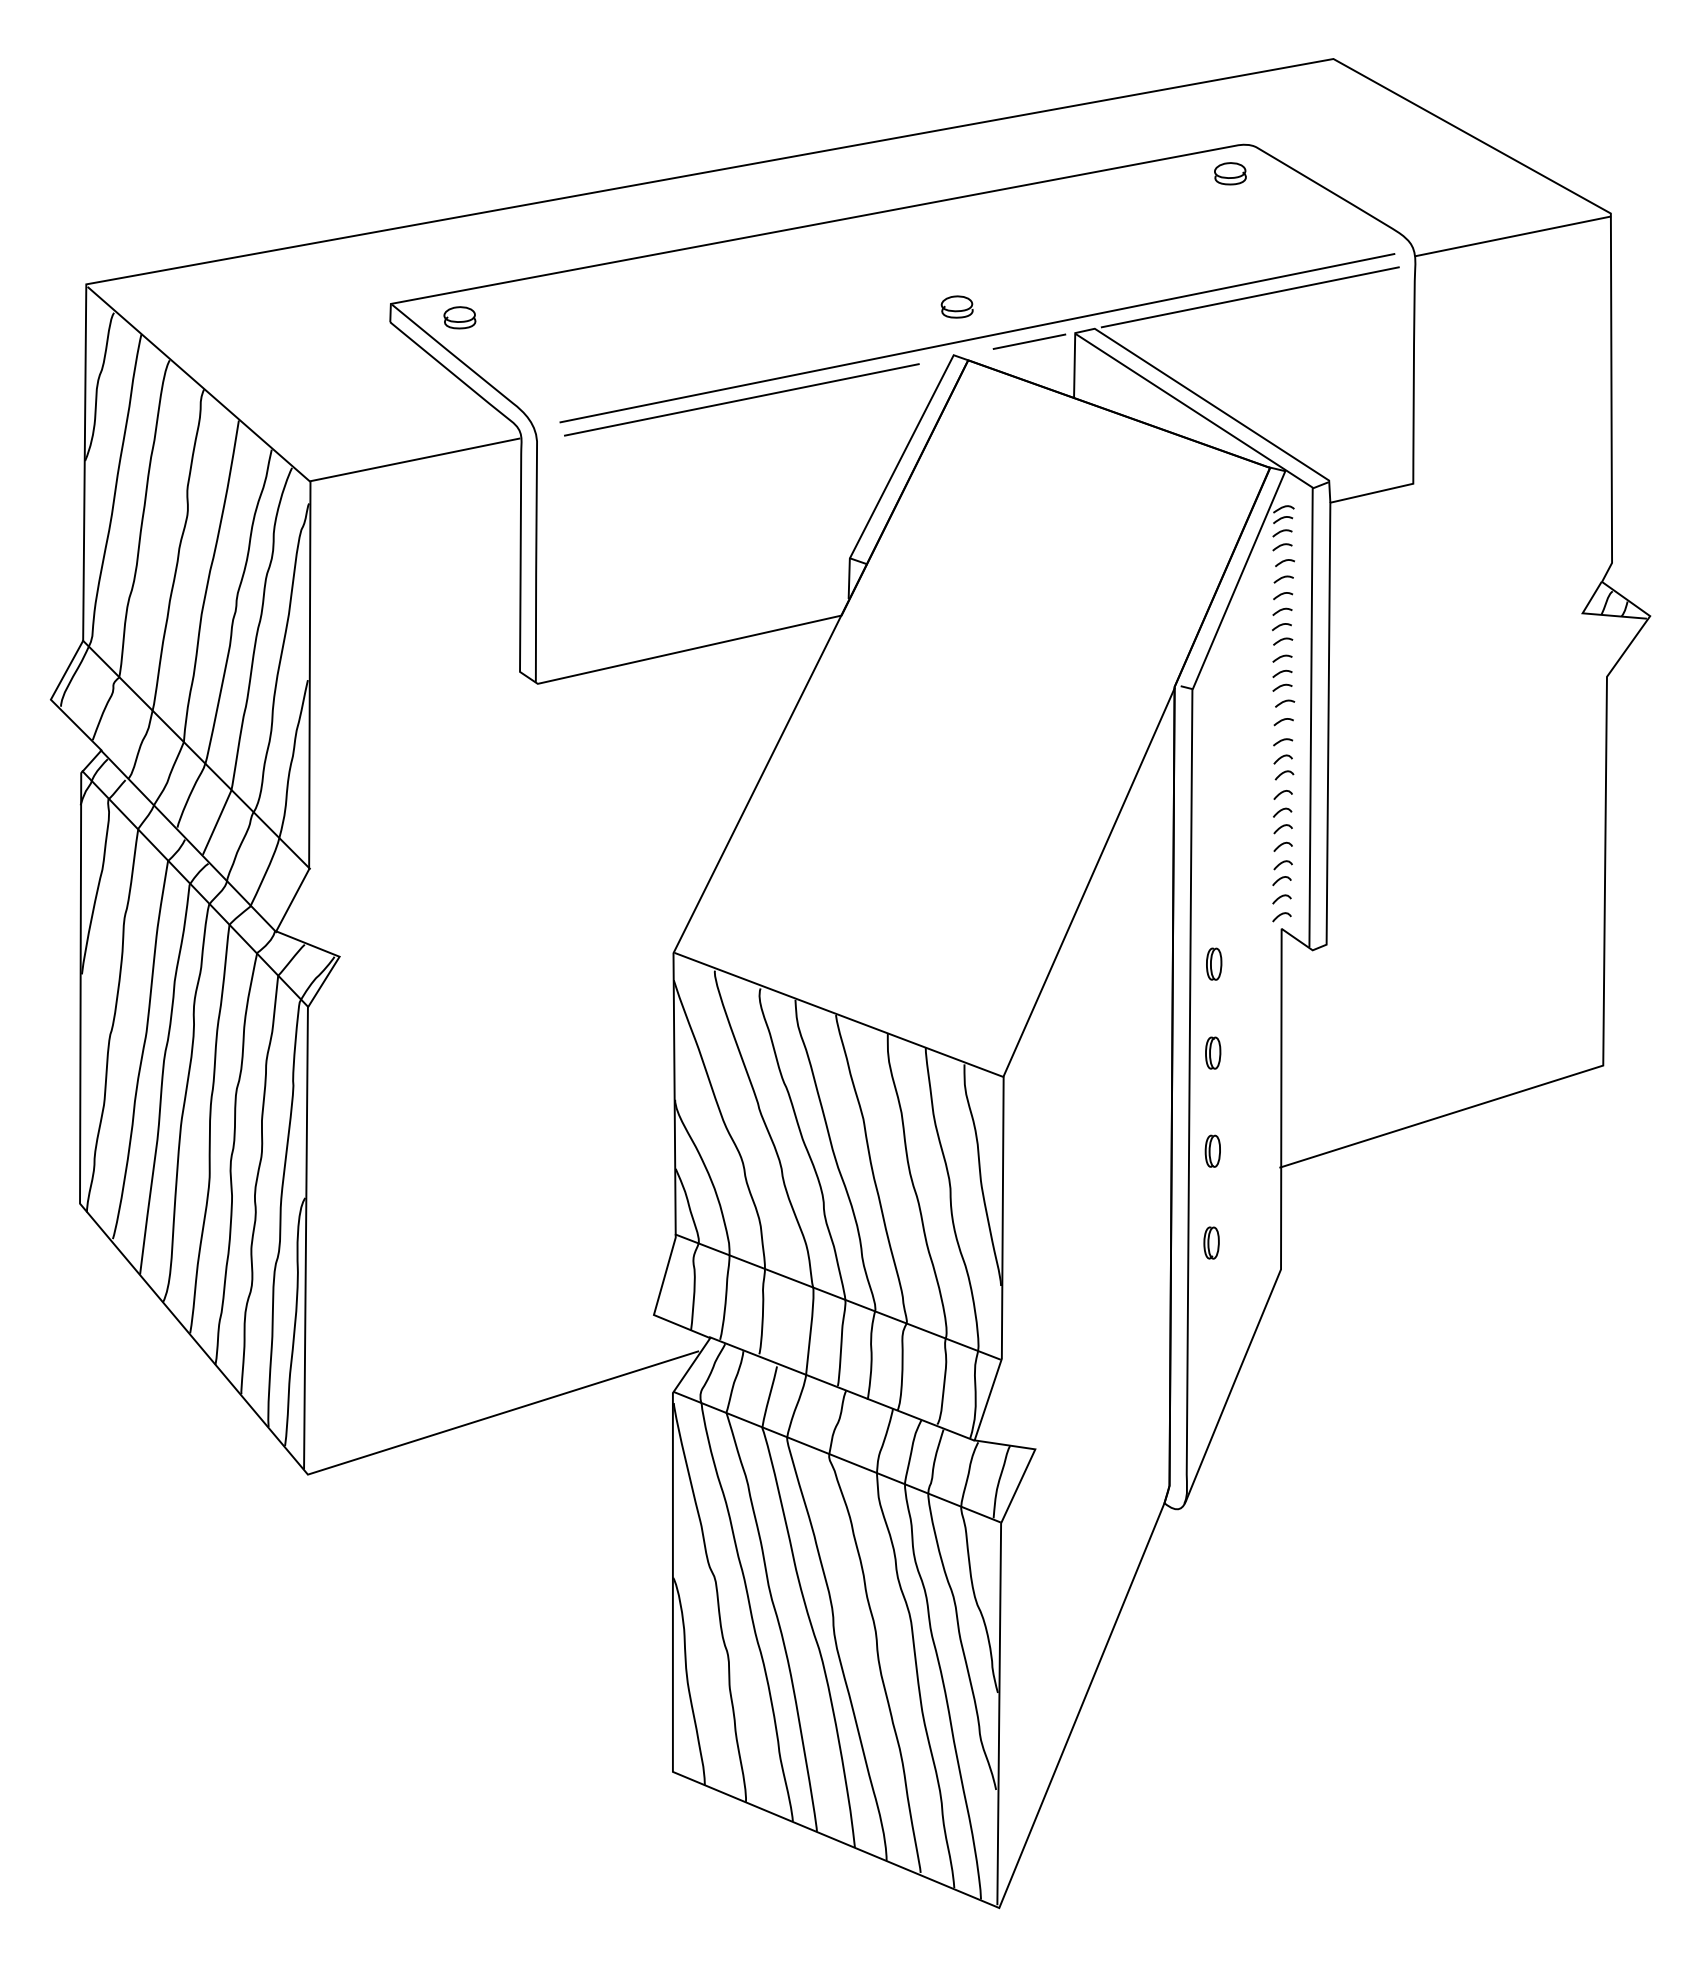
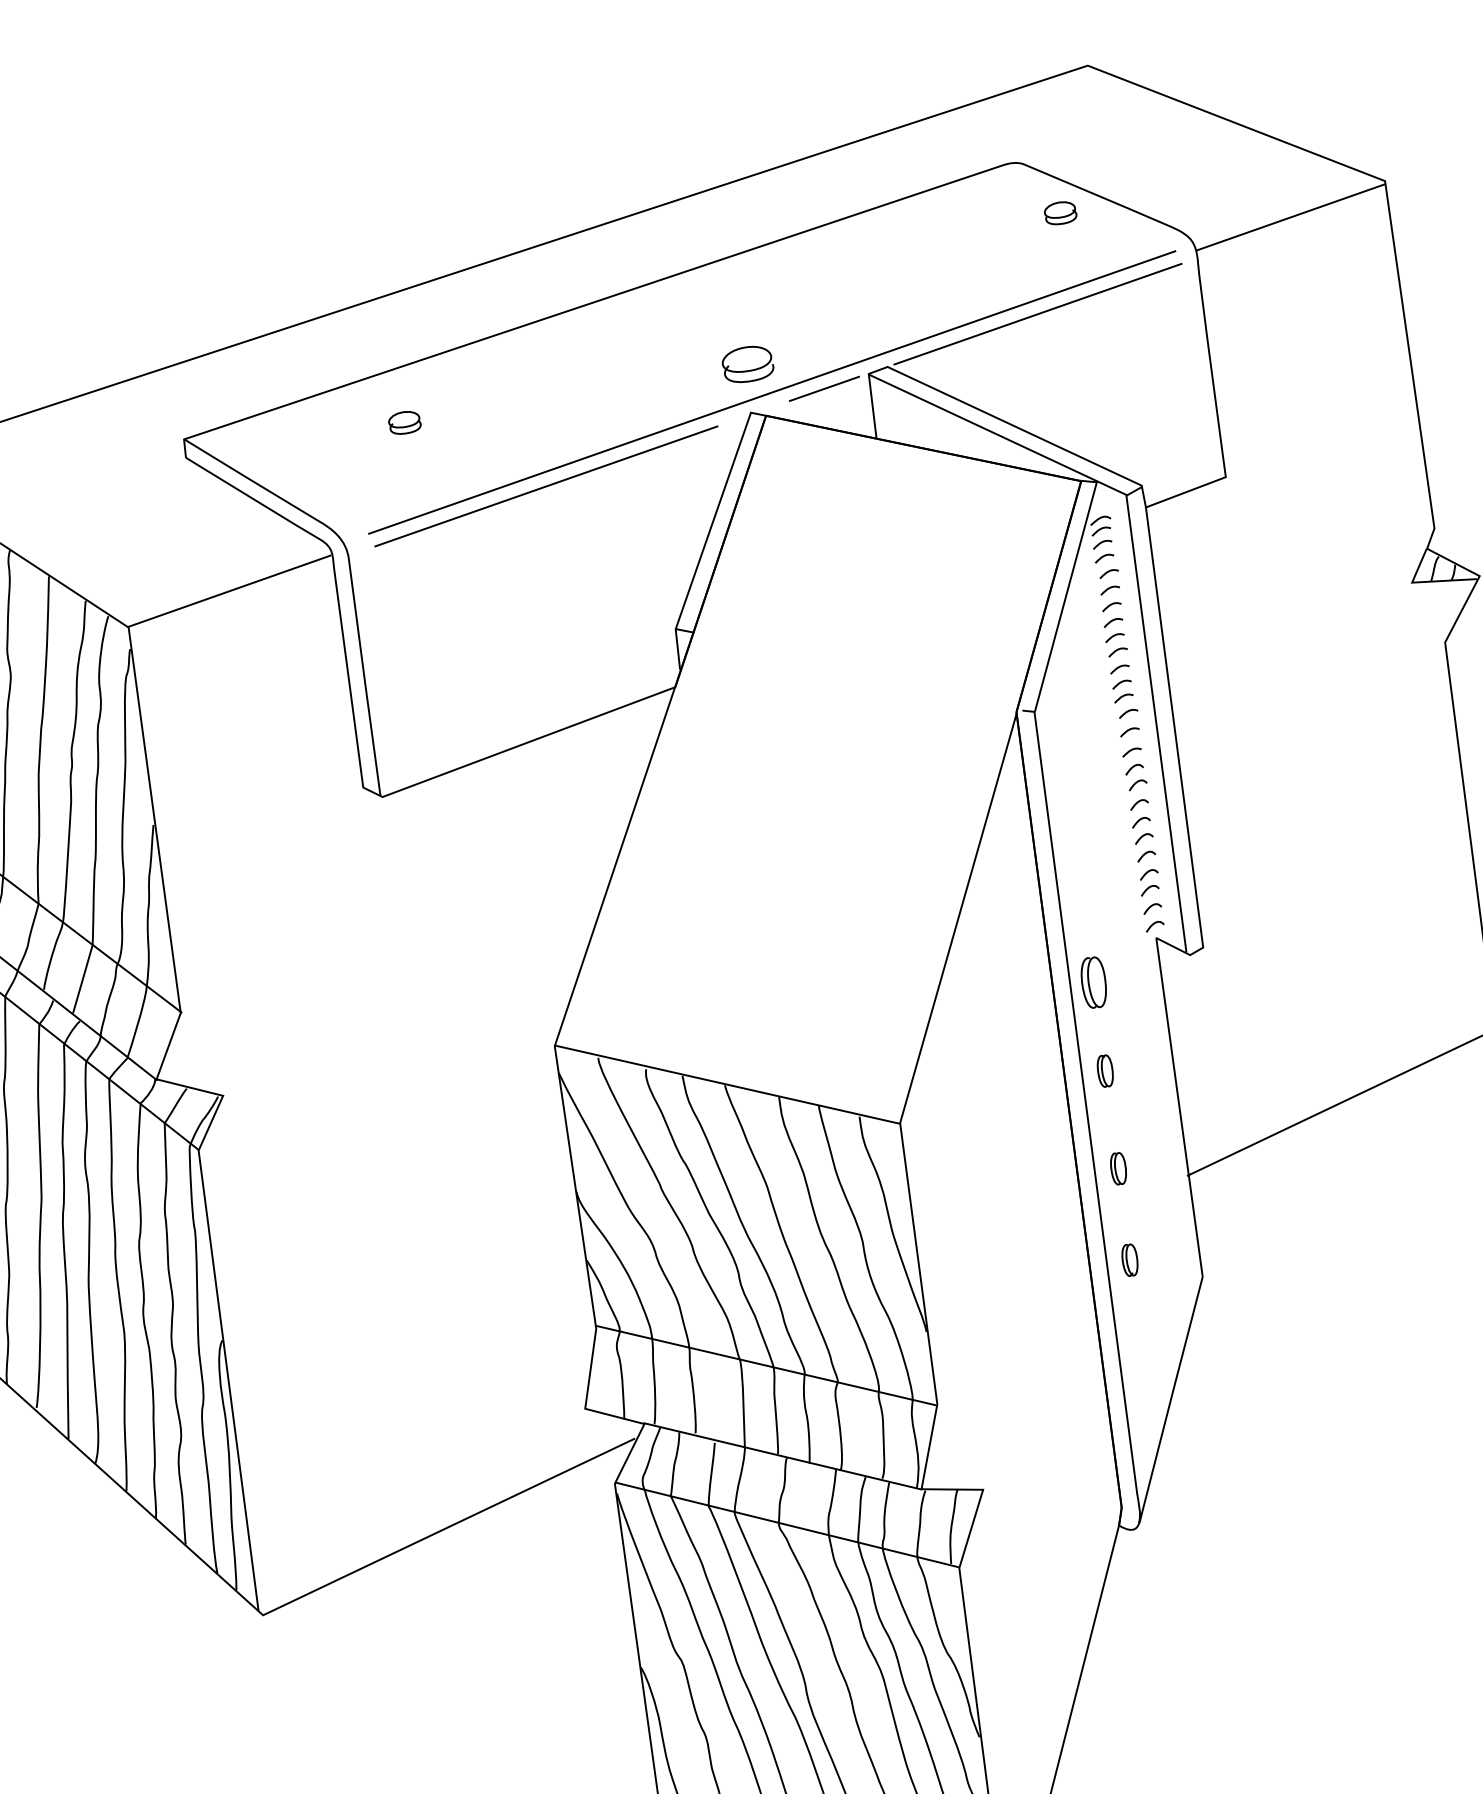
part: (1230, 173) -> (1060, 212), moved
part: (956, 306) -> (746, 363), size x1.6
part: (459, 317) -> (404, 422), moved
part: (1214, 963) -> (1094, 981), size x1.6

